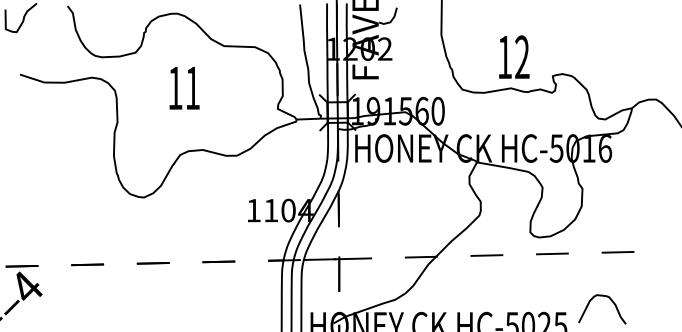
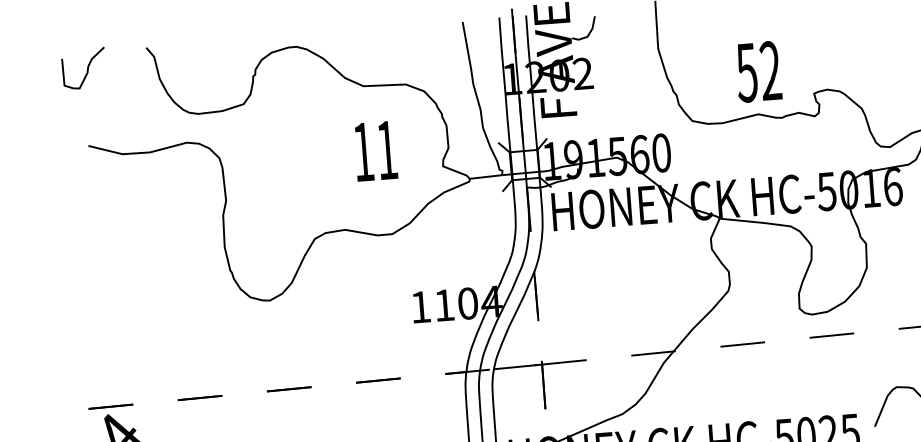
text: (504, 57) -> (746, 73), 12 -> 52
text: (184, 88) -> (375, 151), moved

